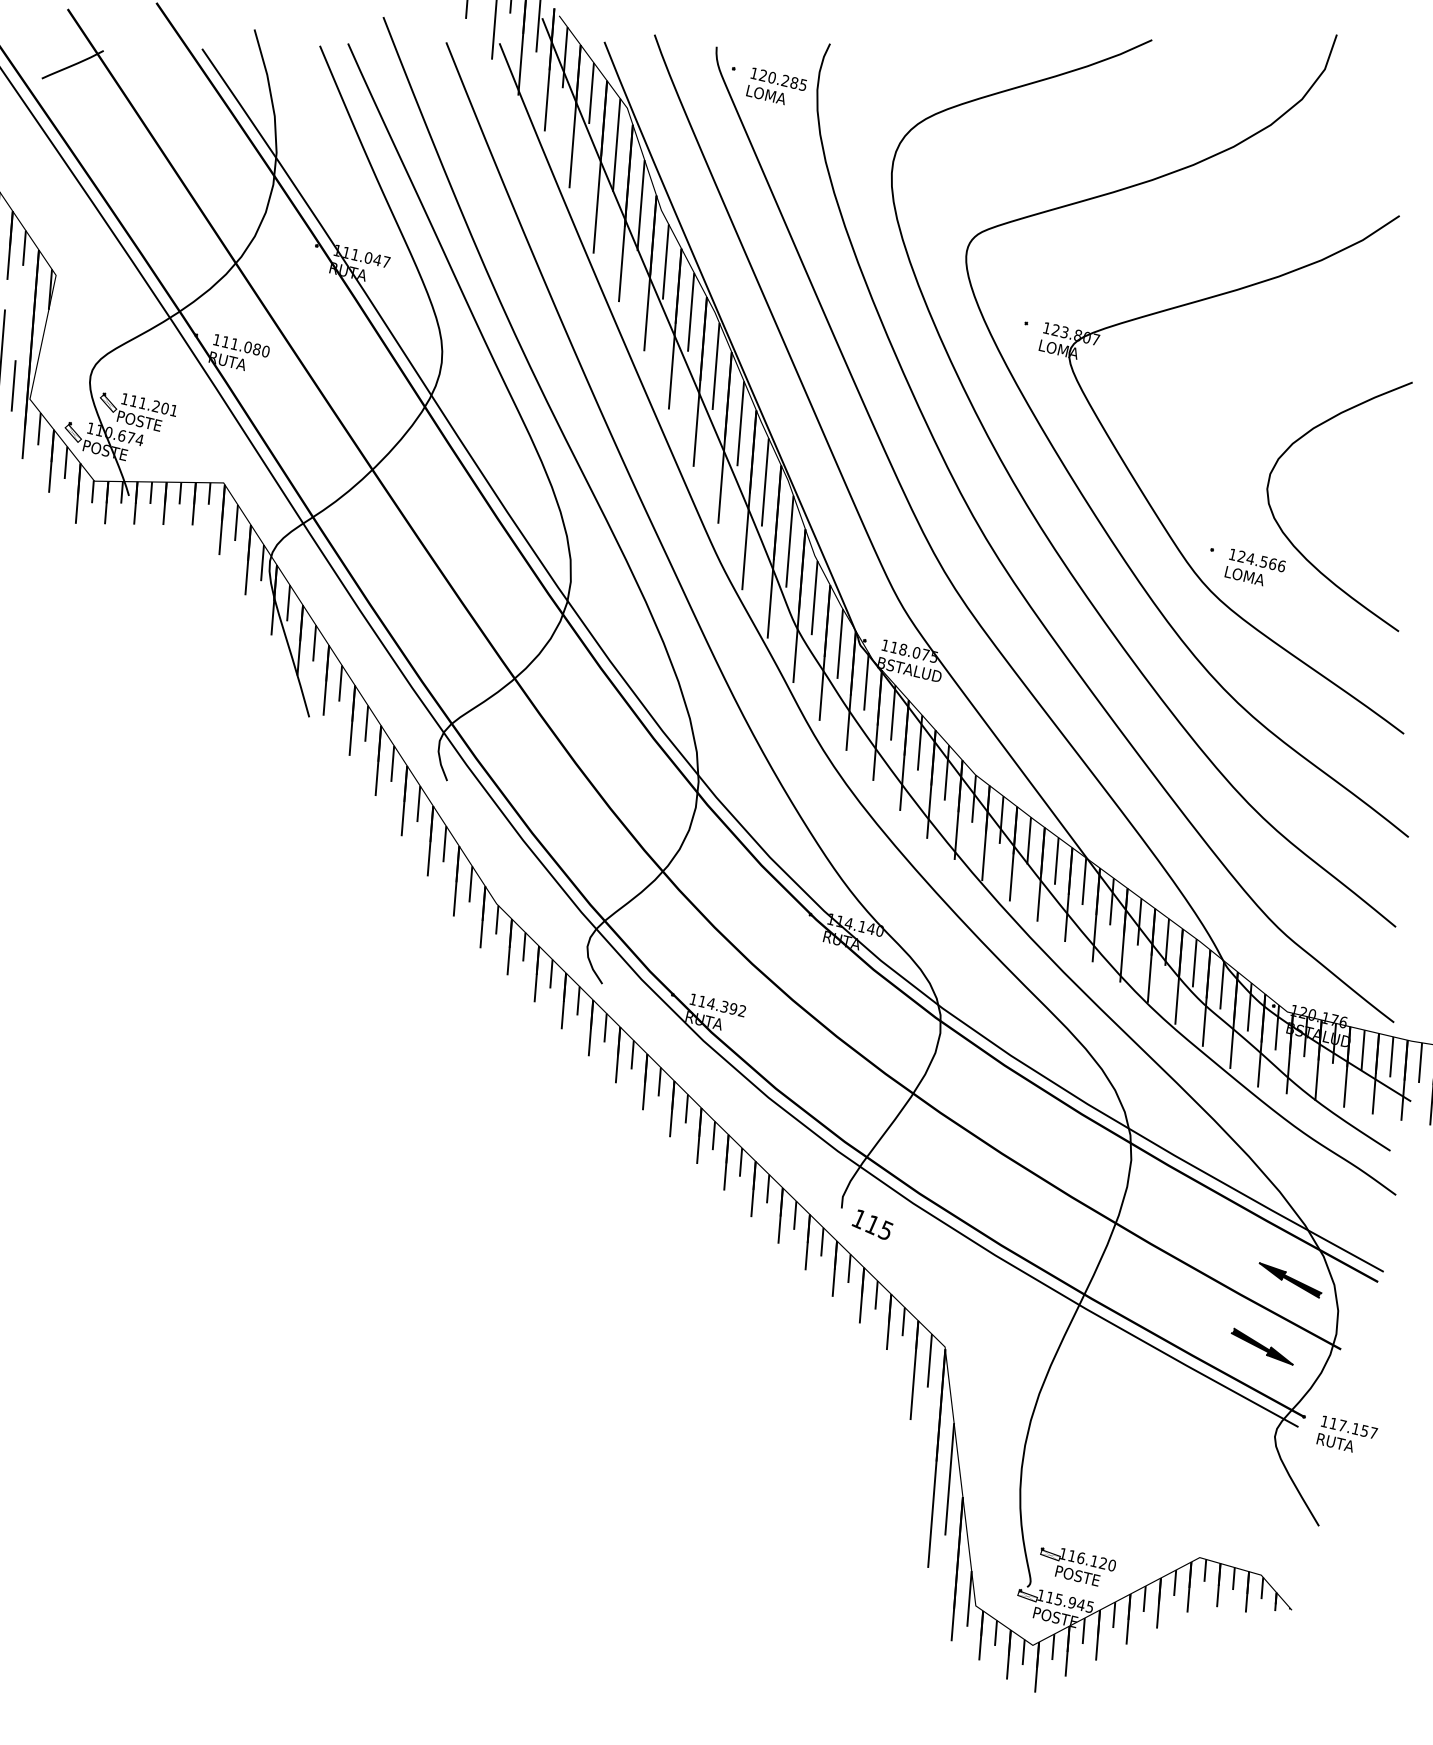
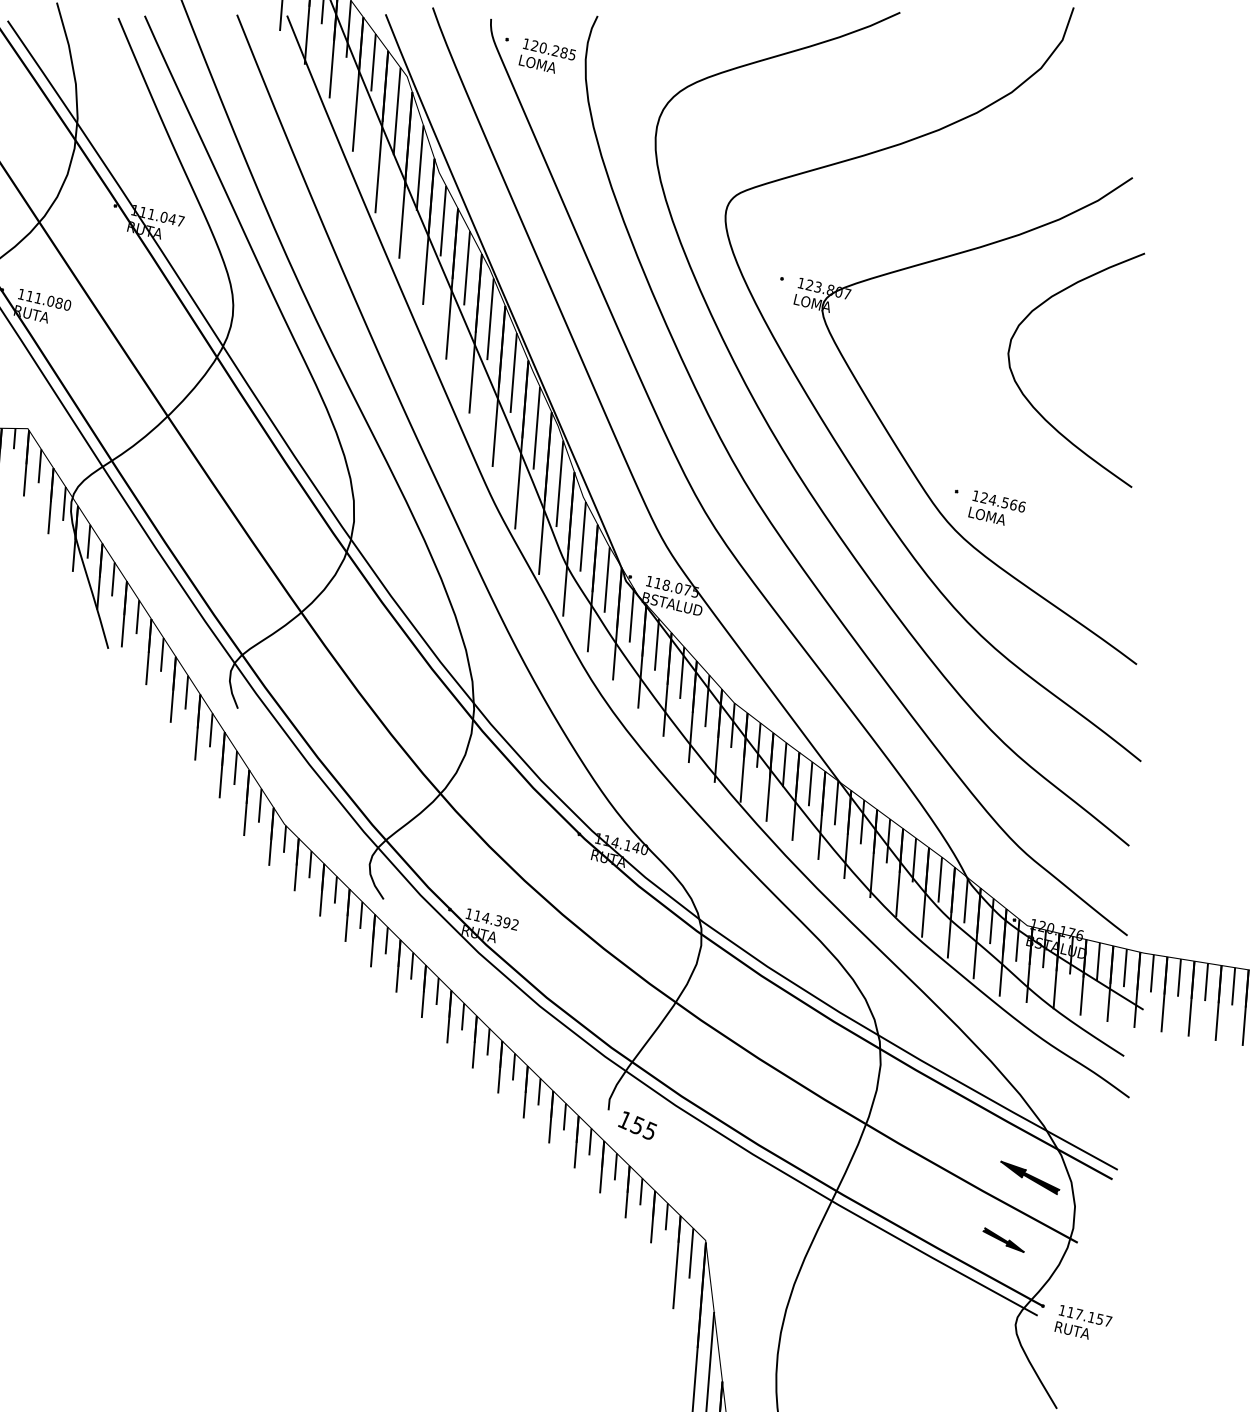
curve: (1292, 542) -> (1032, 403), moved
text: (871, 1224) -> (636, 1125), 115 -> 155
part: (1261, 1346) -> (1002, 1239), size x0.7

